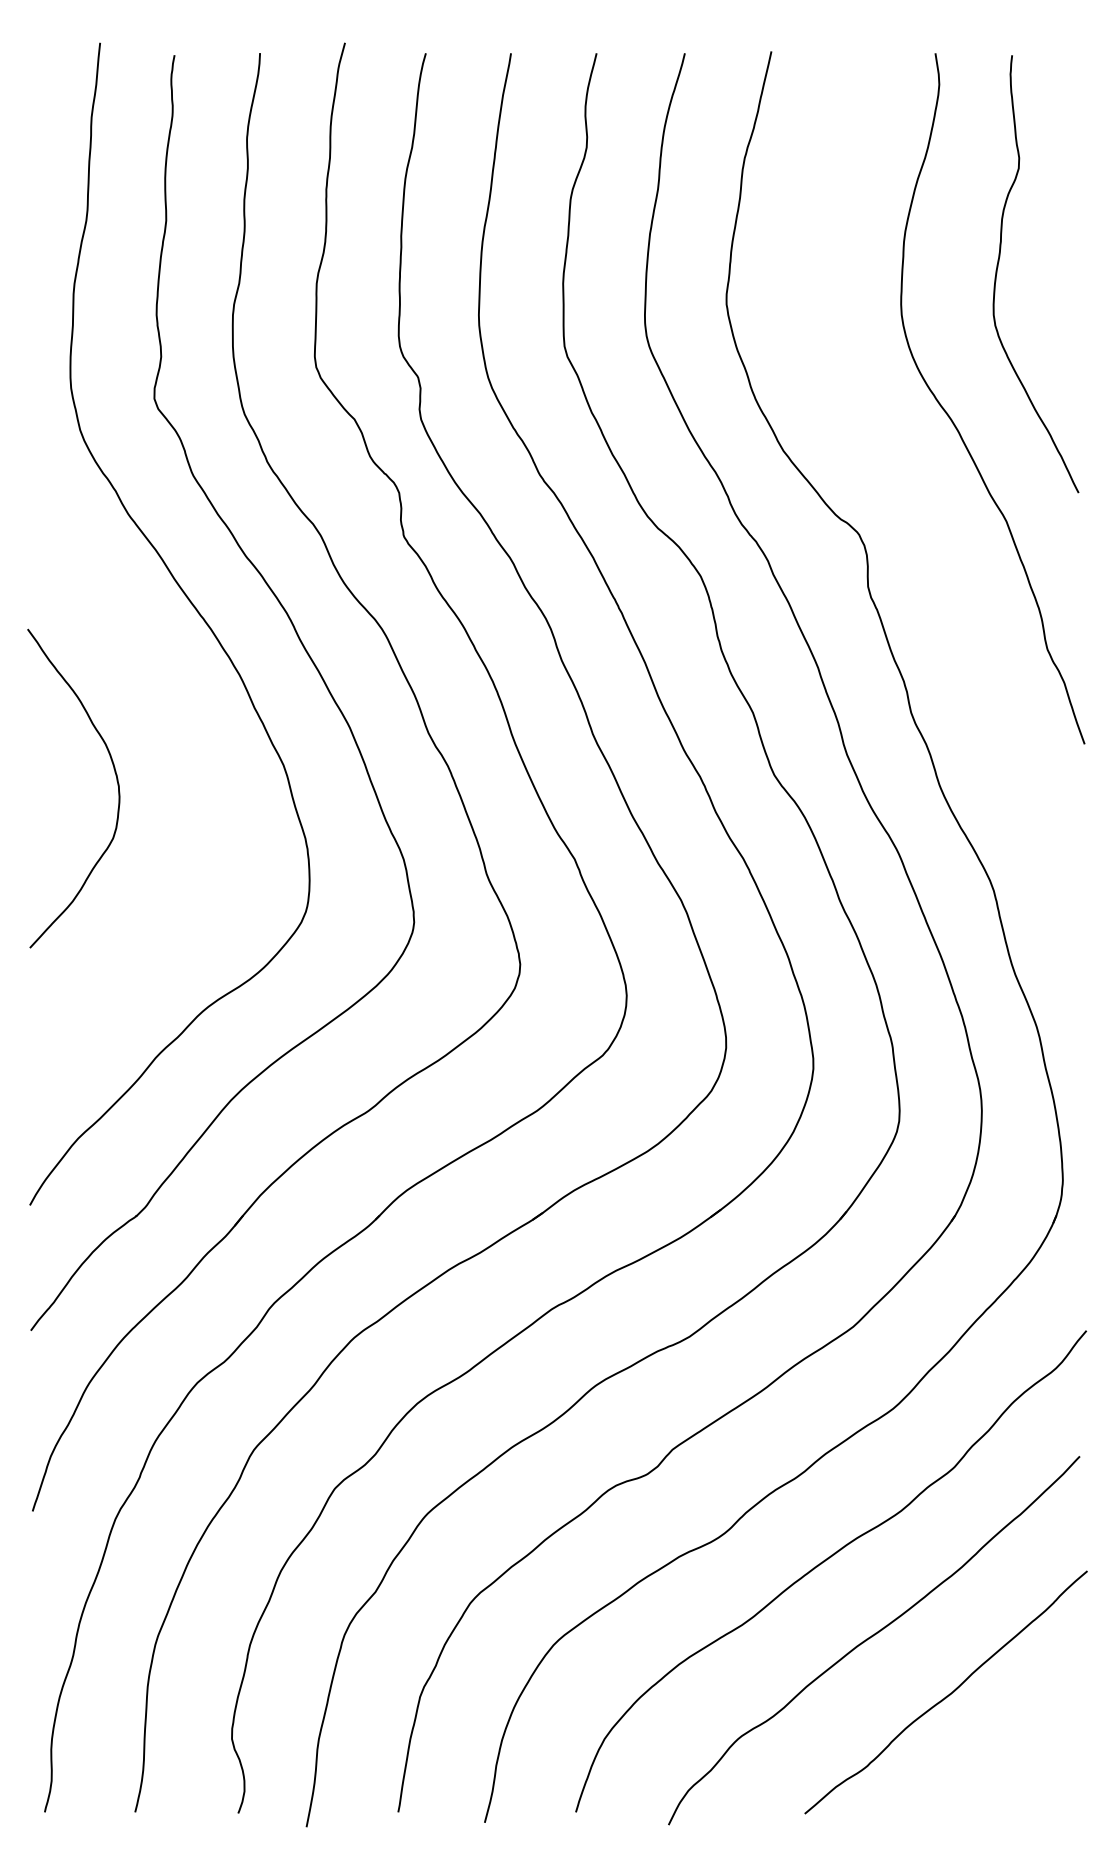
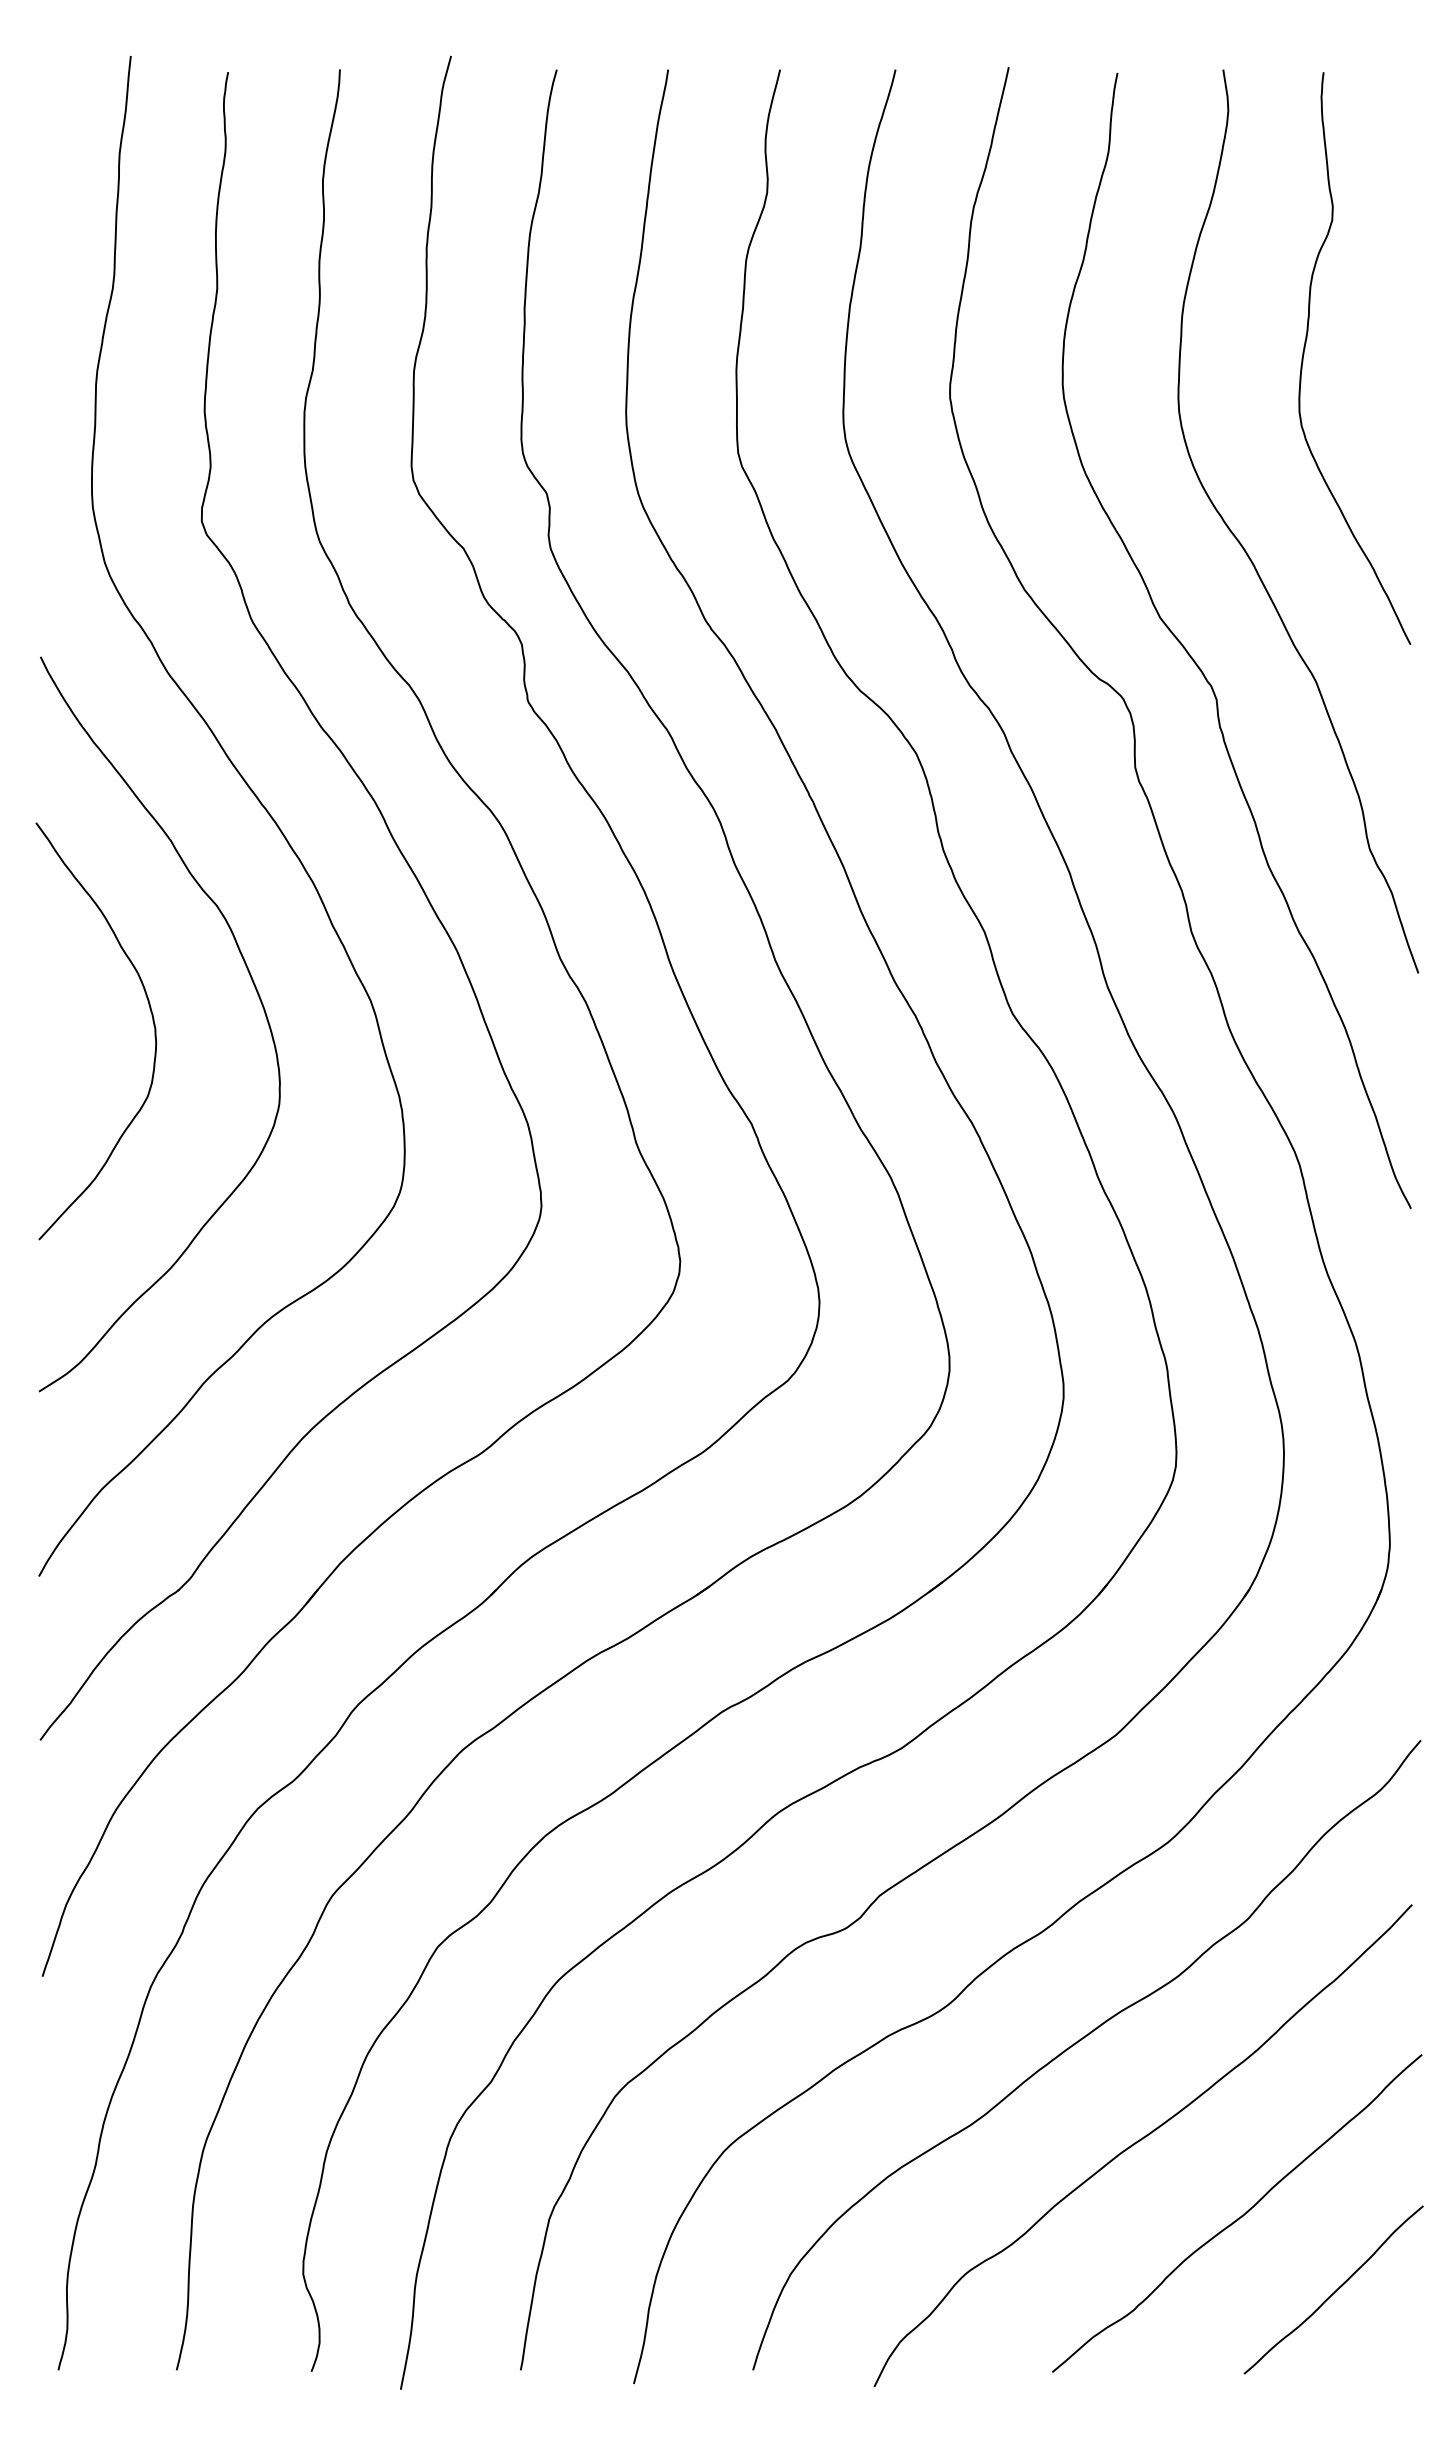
curve: (917, 509) -> (1199, 666), added
curve: (193, 753) -> (253, 985), added
curve: (1021, 1751) -> (1335, 2290), added

